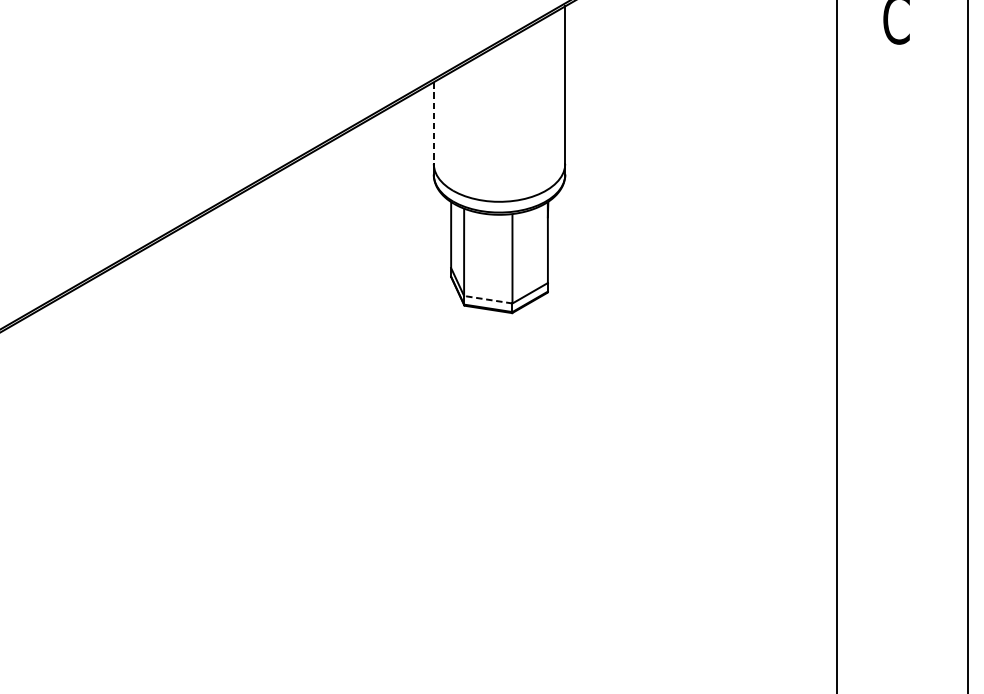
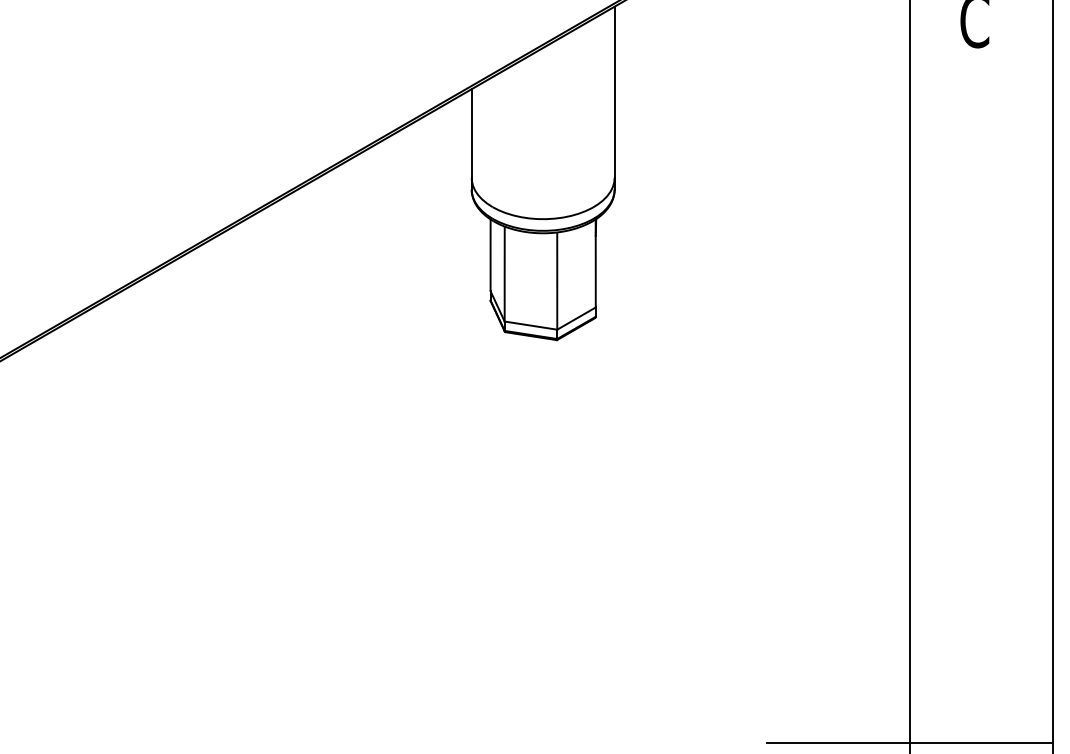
line: (433, 123) -> (471, 134), dashed -> solid
line: (487, 299) -> (530, 325), dashed -> solid
line: (836, 683) -> (909, 742), added

